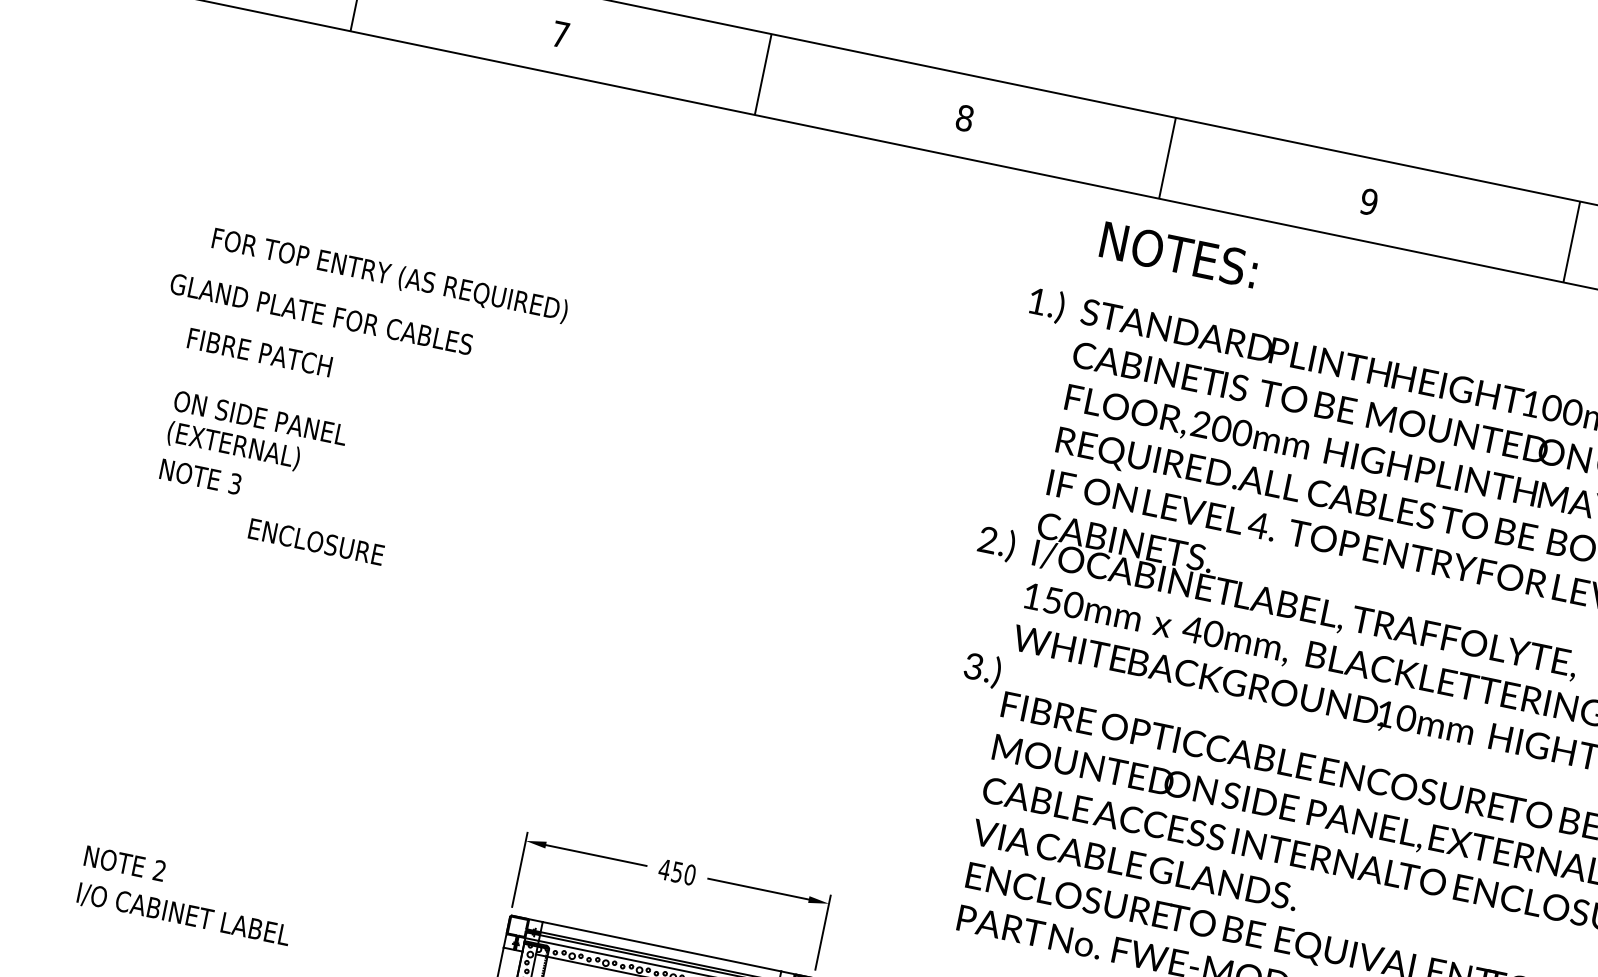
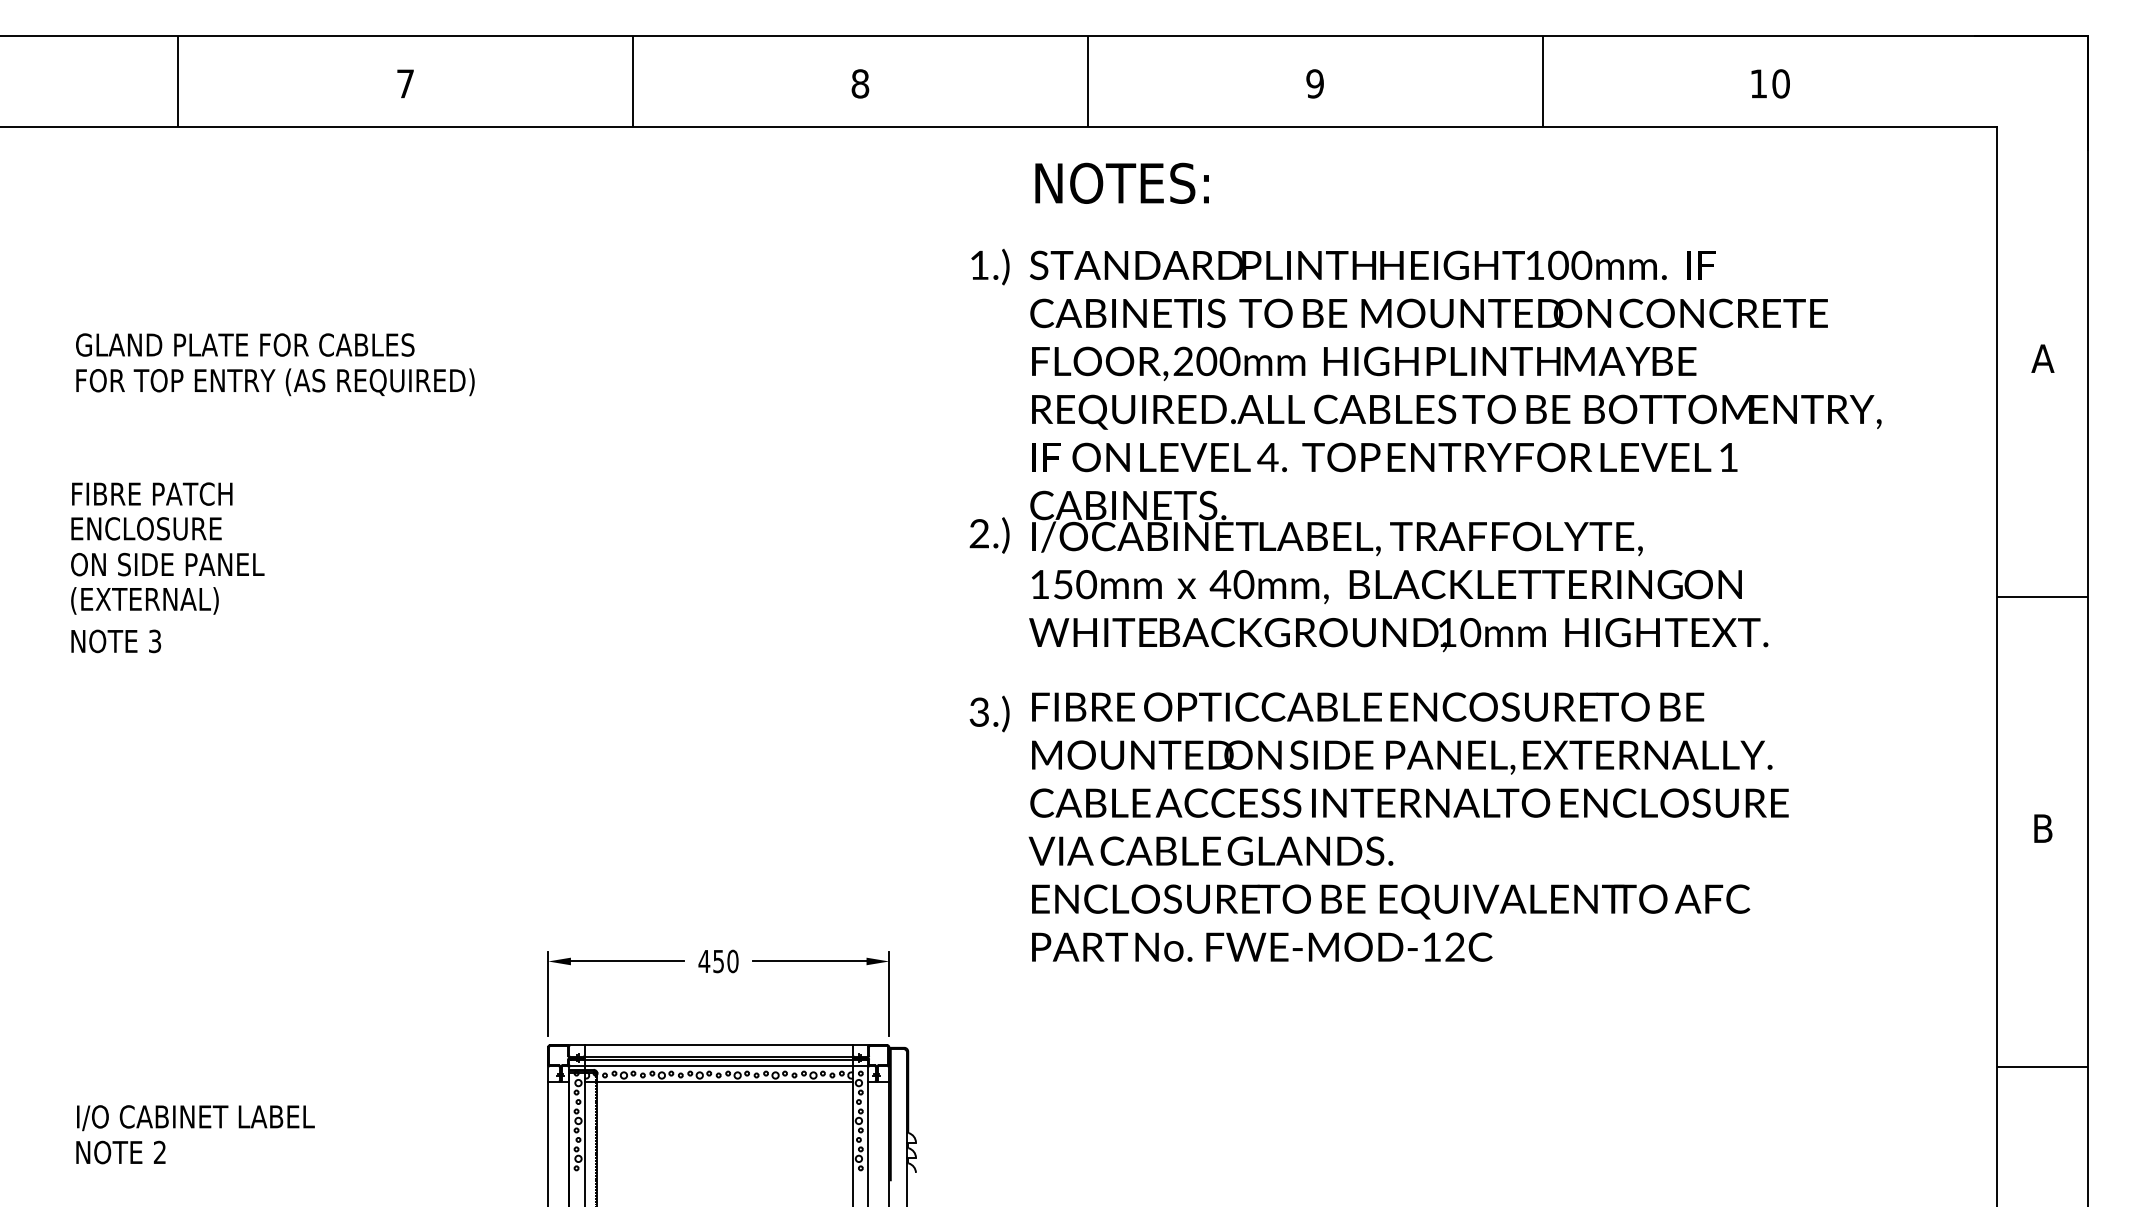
text: (321, 313) -> (245, 344), moved
text: (316, 541) -> (146, 528), moved
text: (982, 669) -> (989, 713), moved
text: (124, 863) -> (120, 1152), moved

